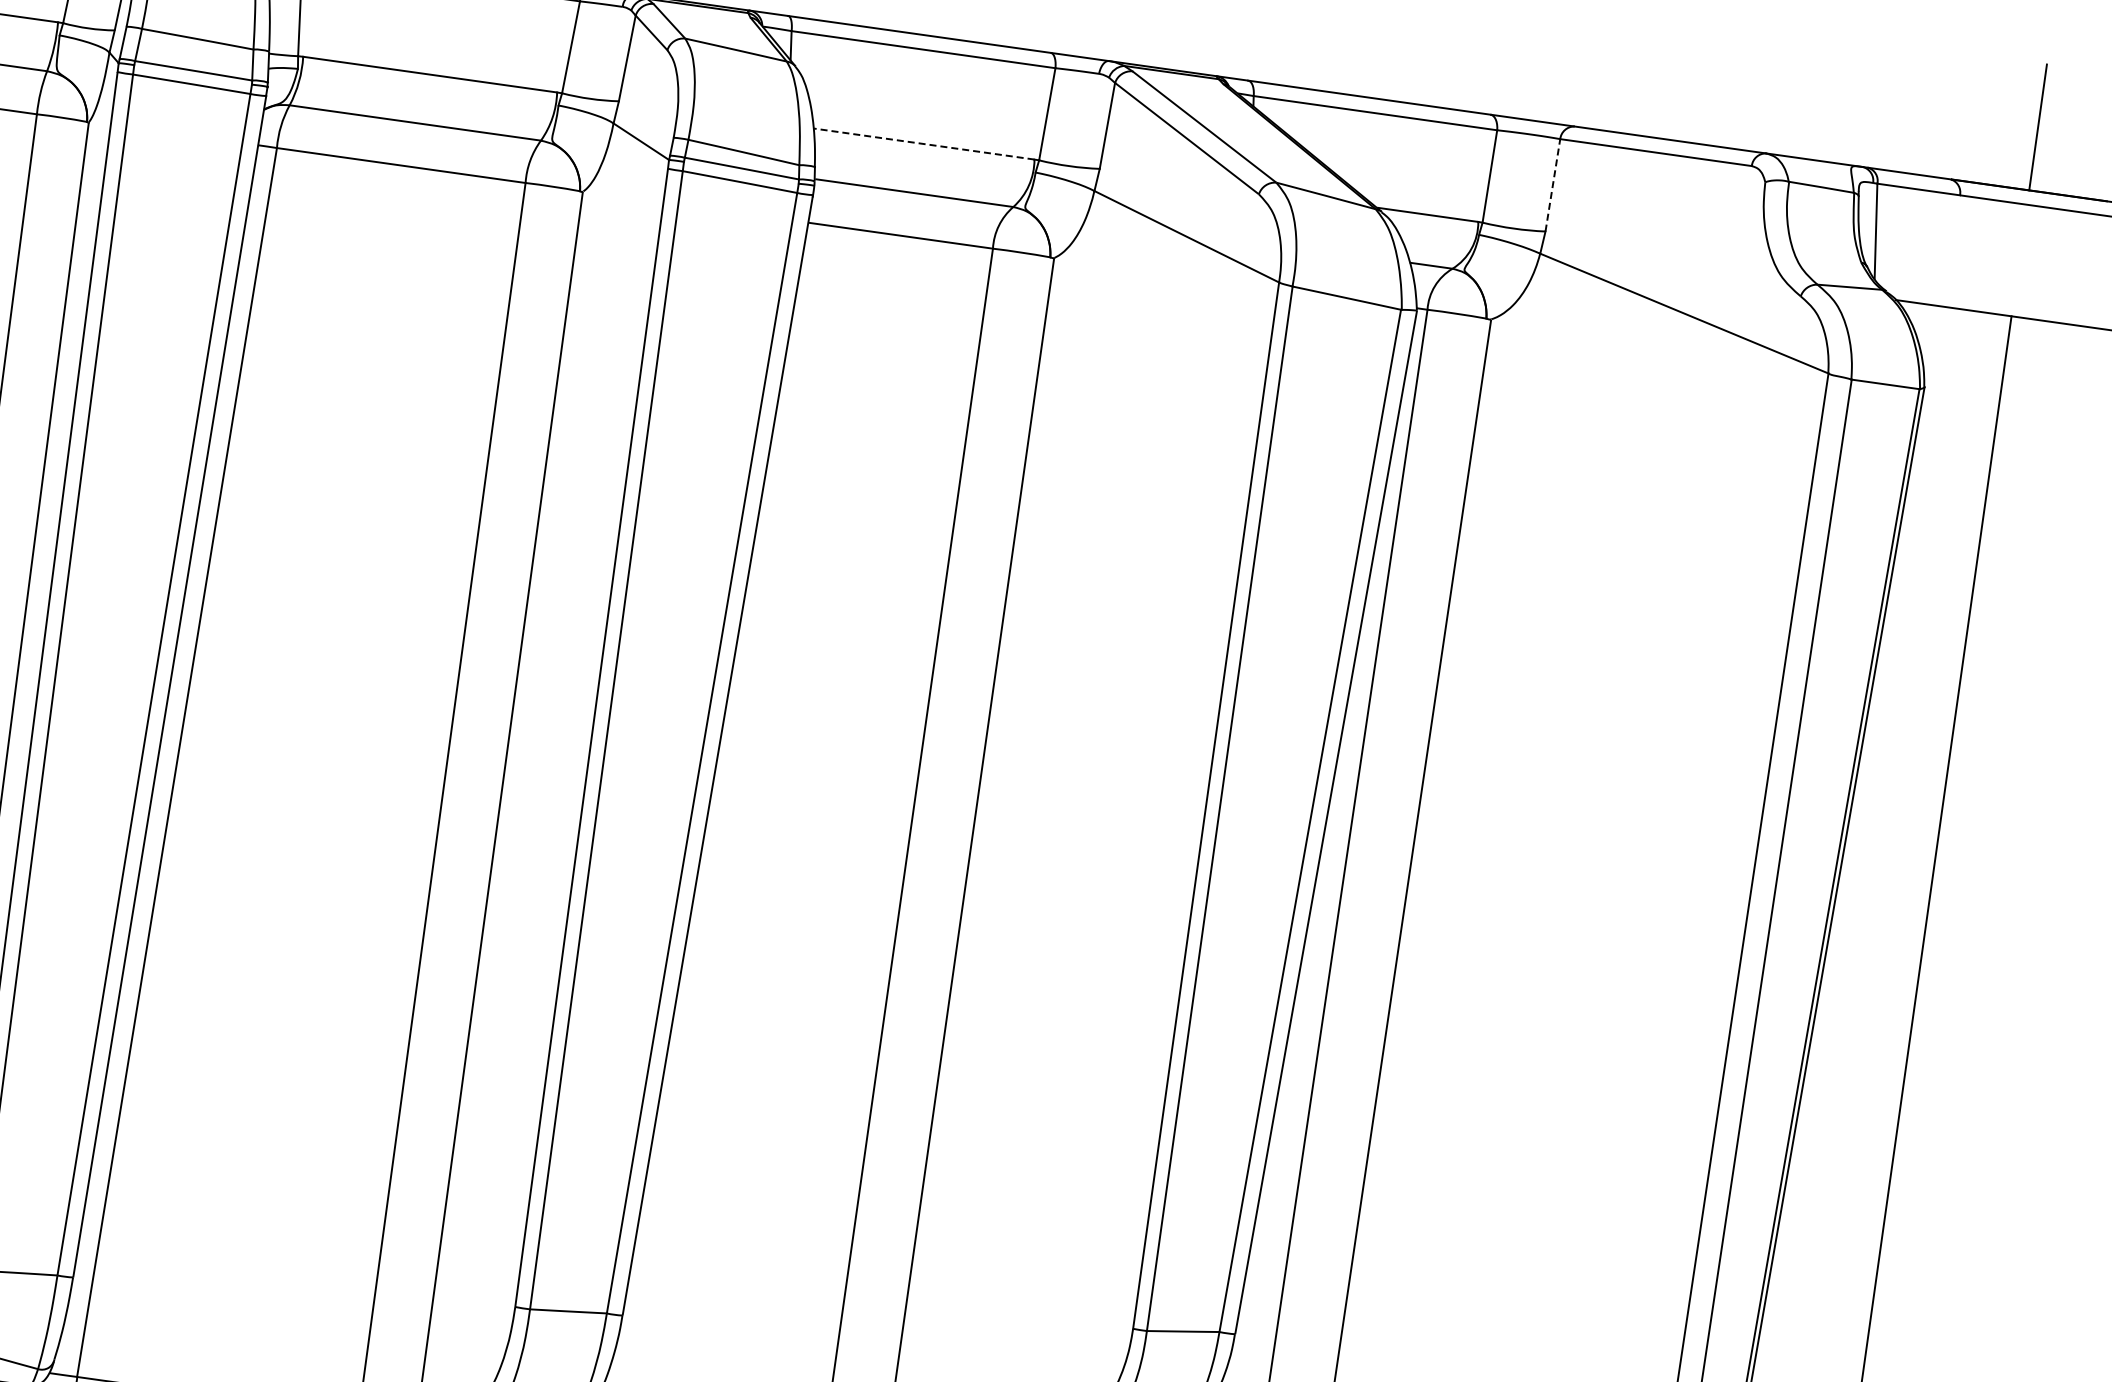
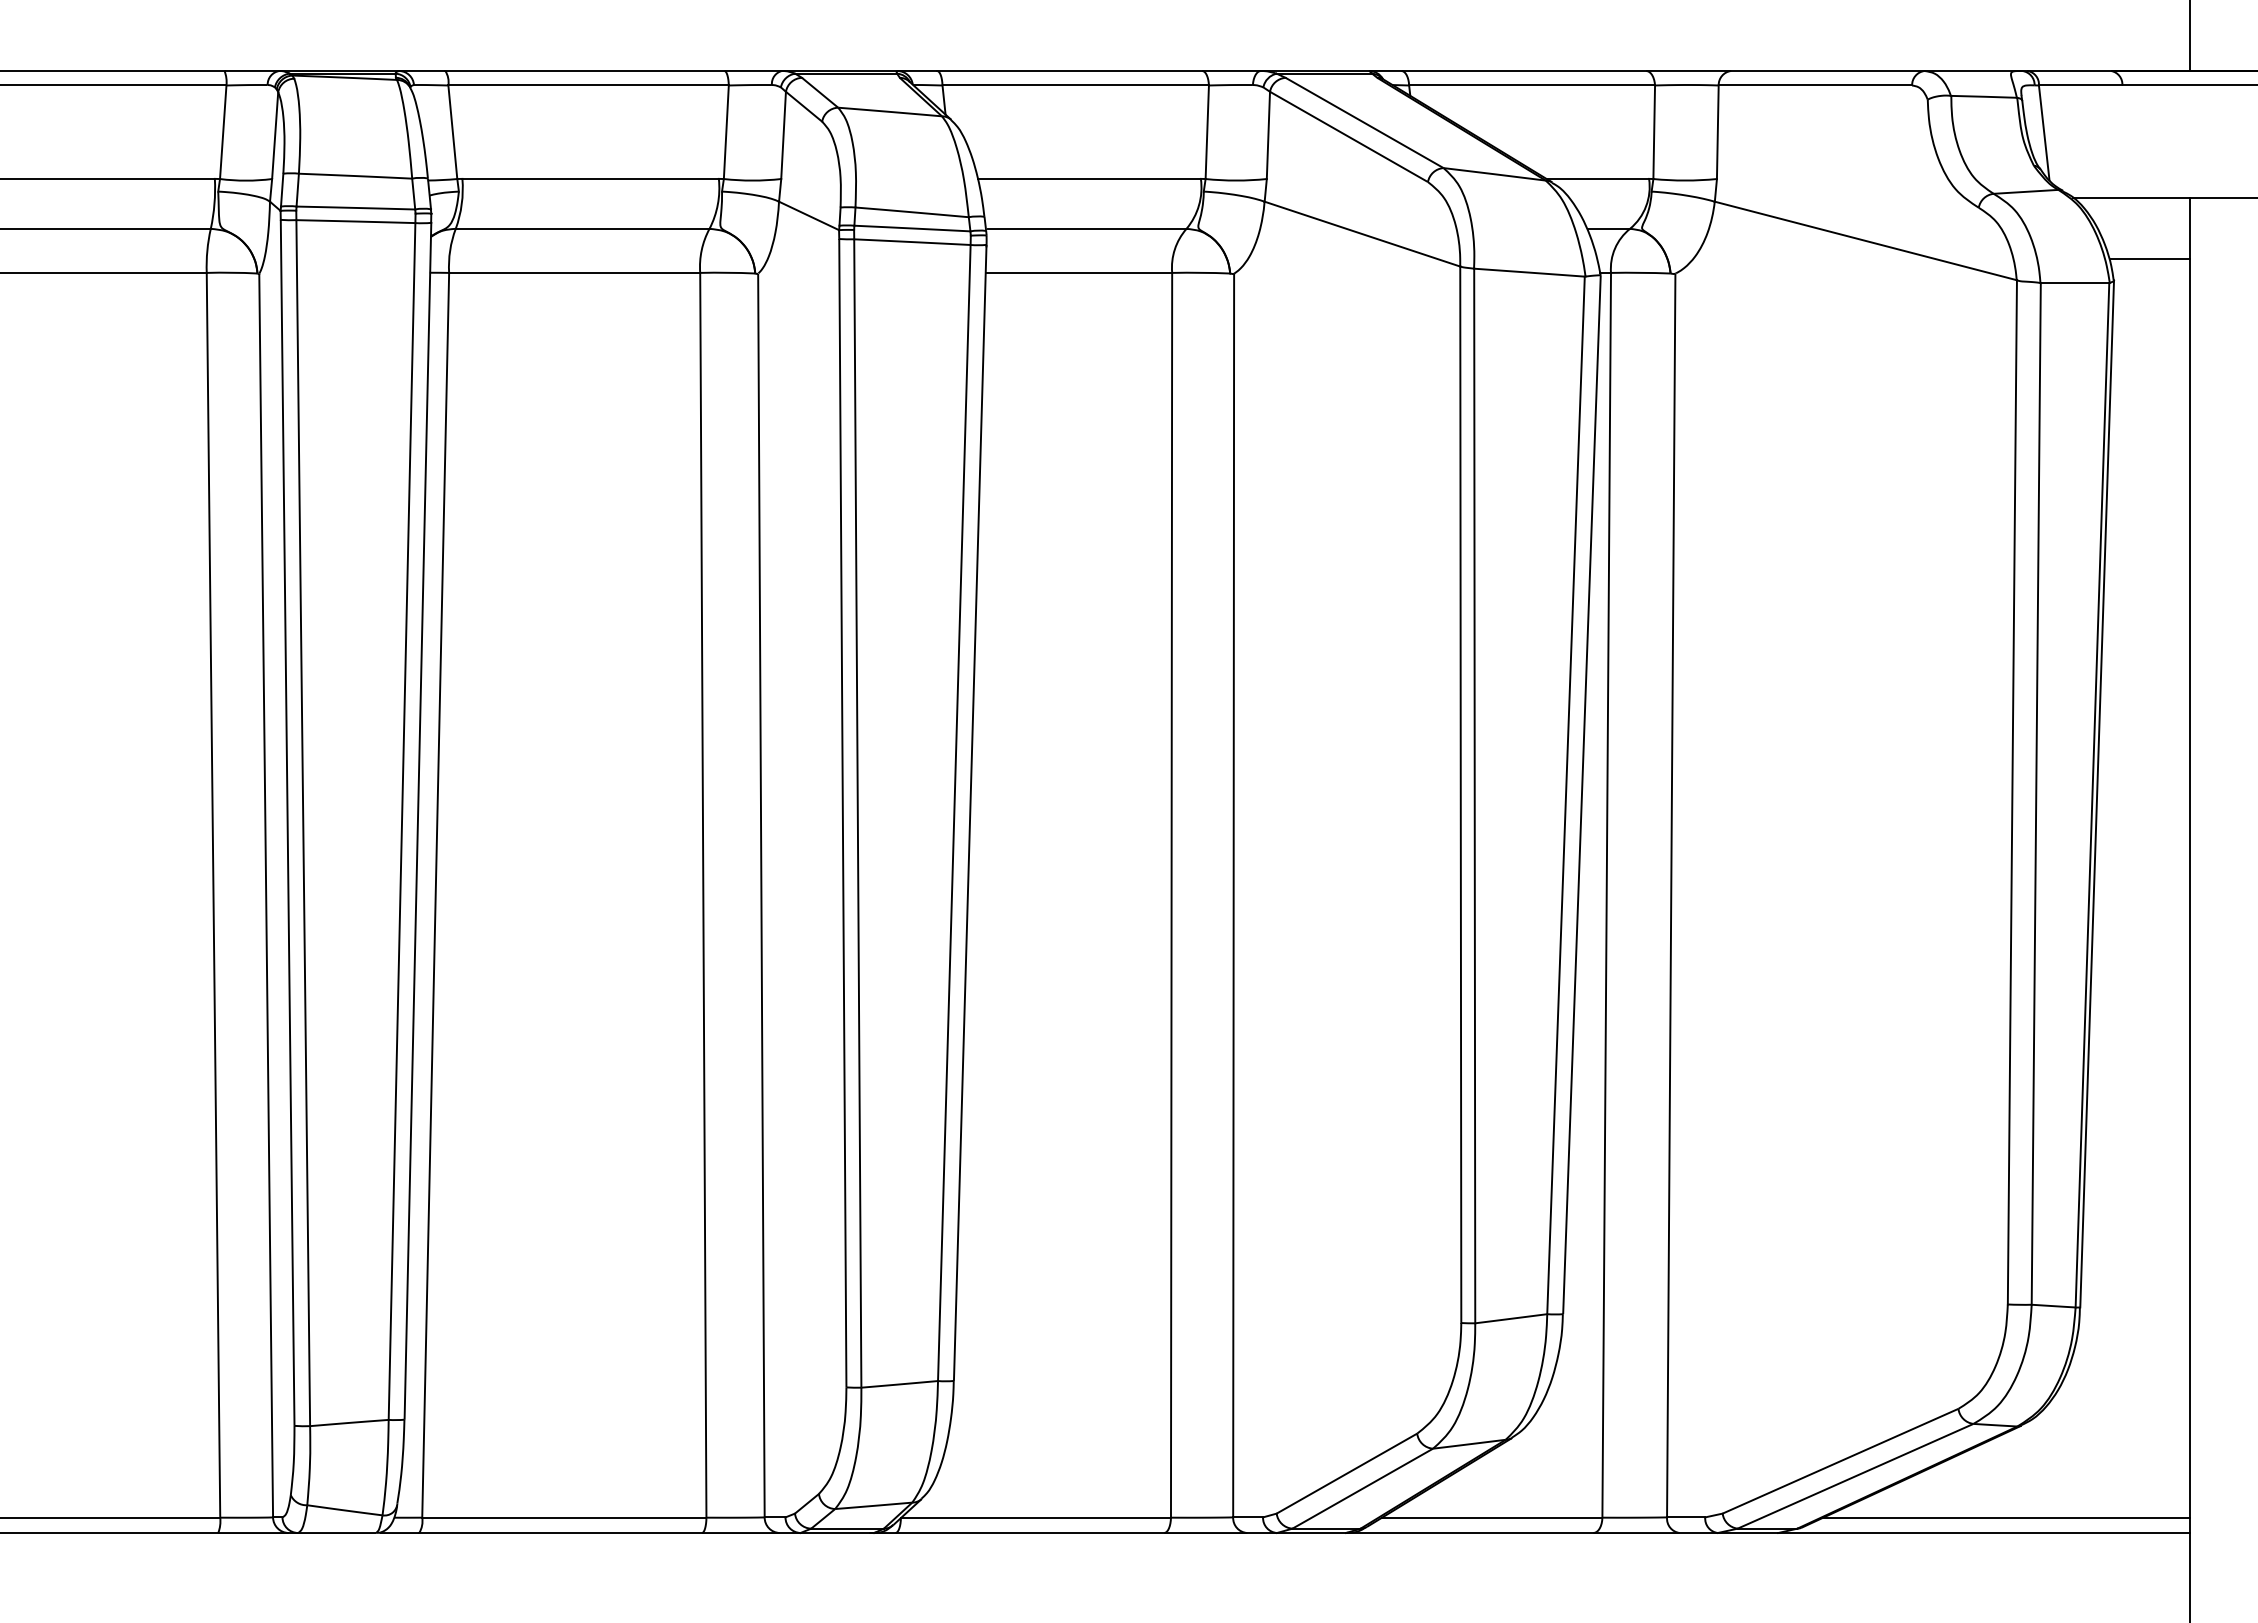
line: (924, 143) -> (1089, 178), dashed -> solid
line: (1552, 185) -> (1717, 132), dashed -> solid
line: (1963, 371) -> (2150, 259), added

